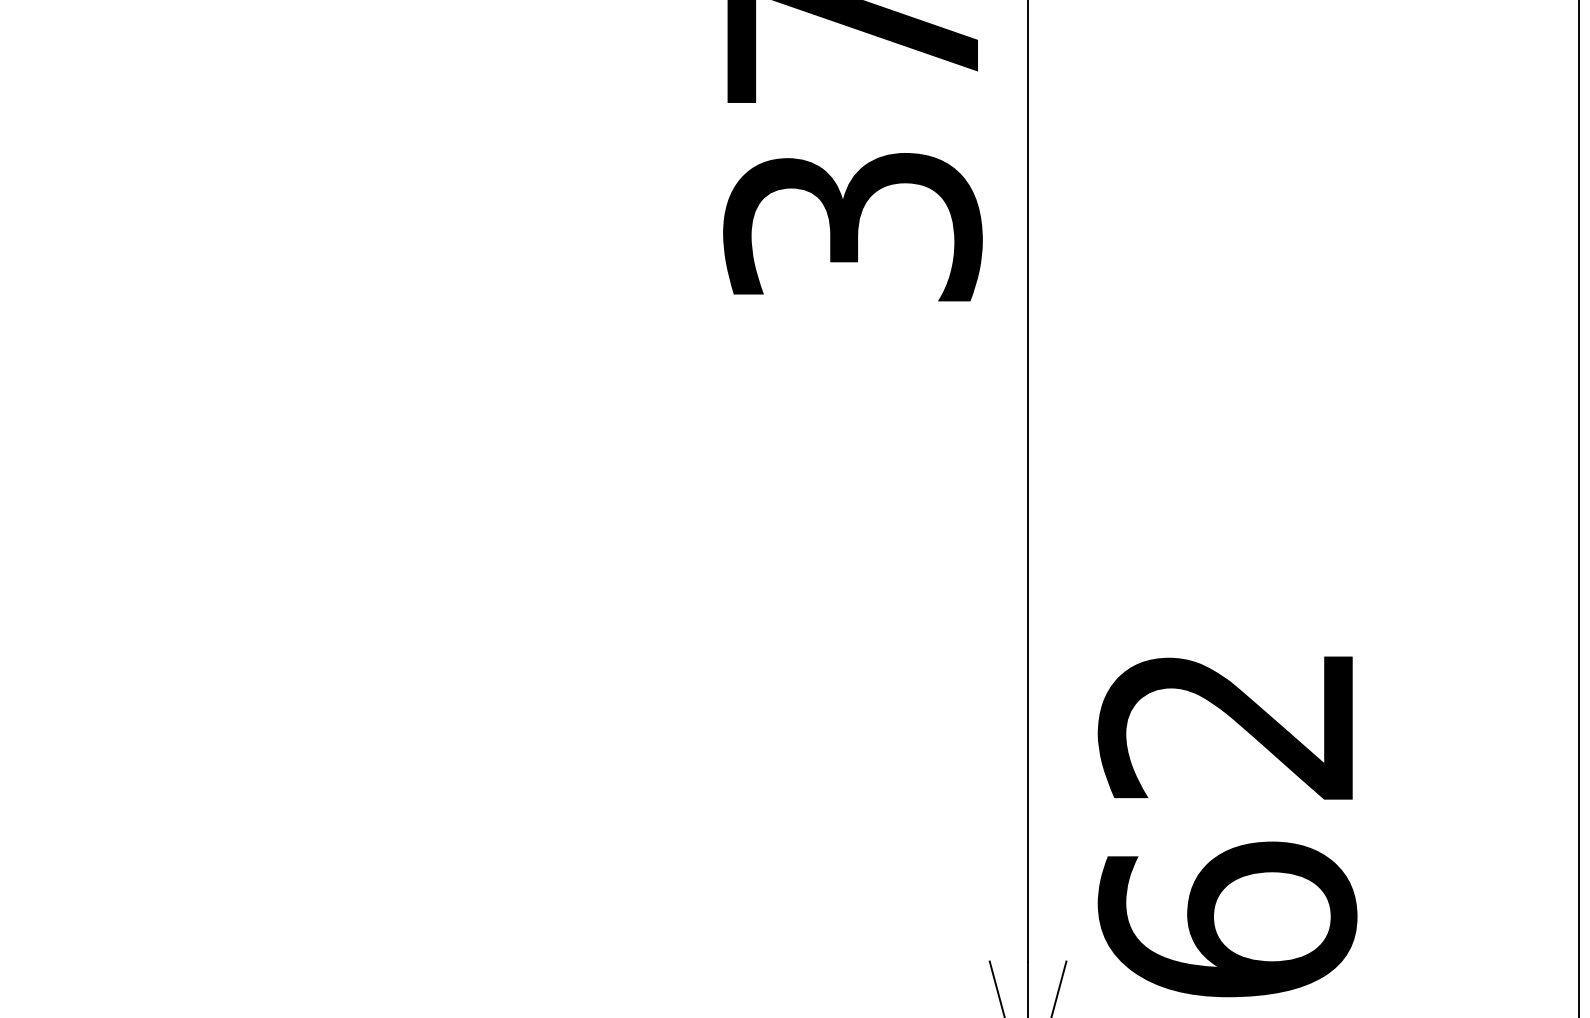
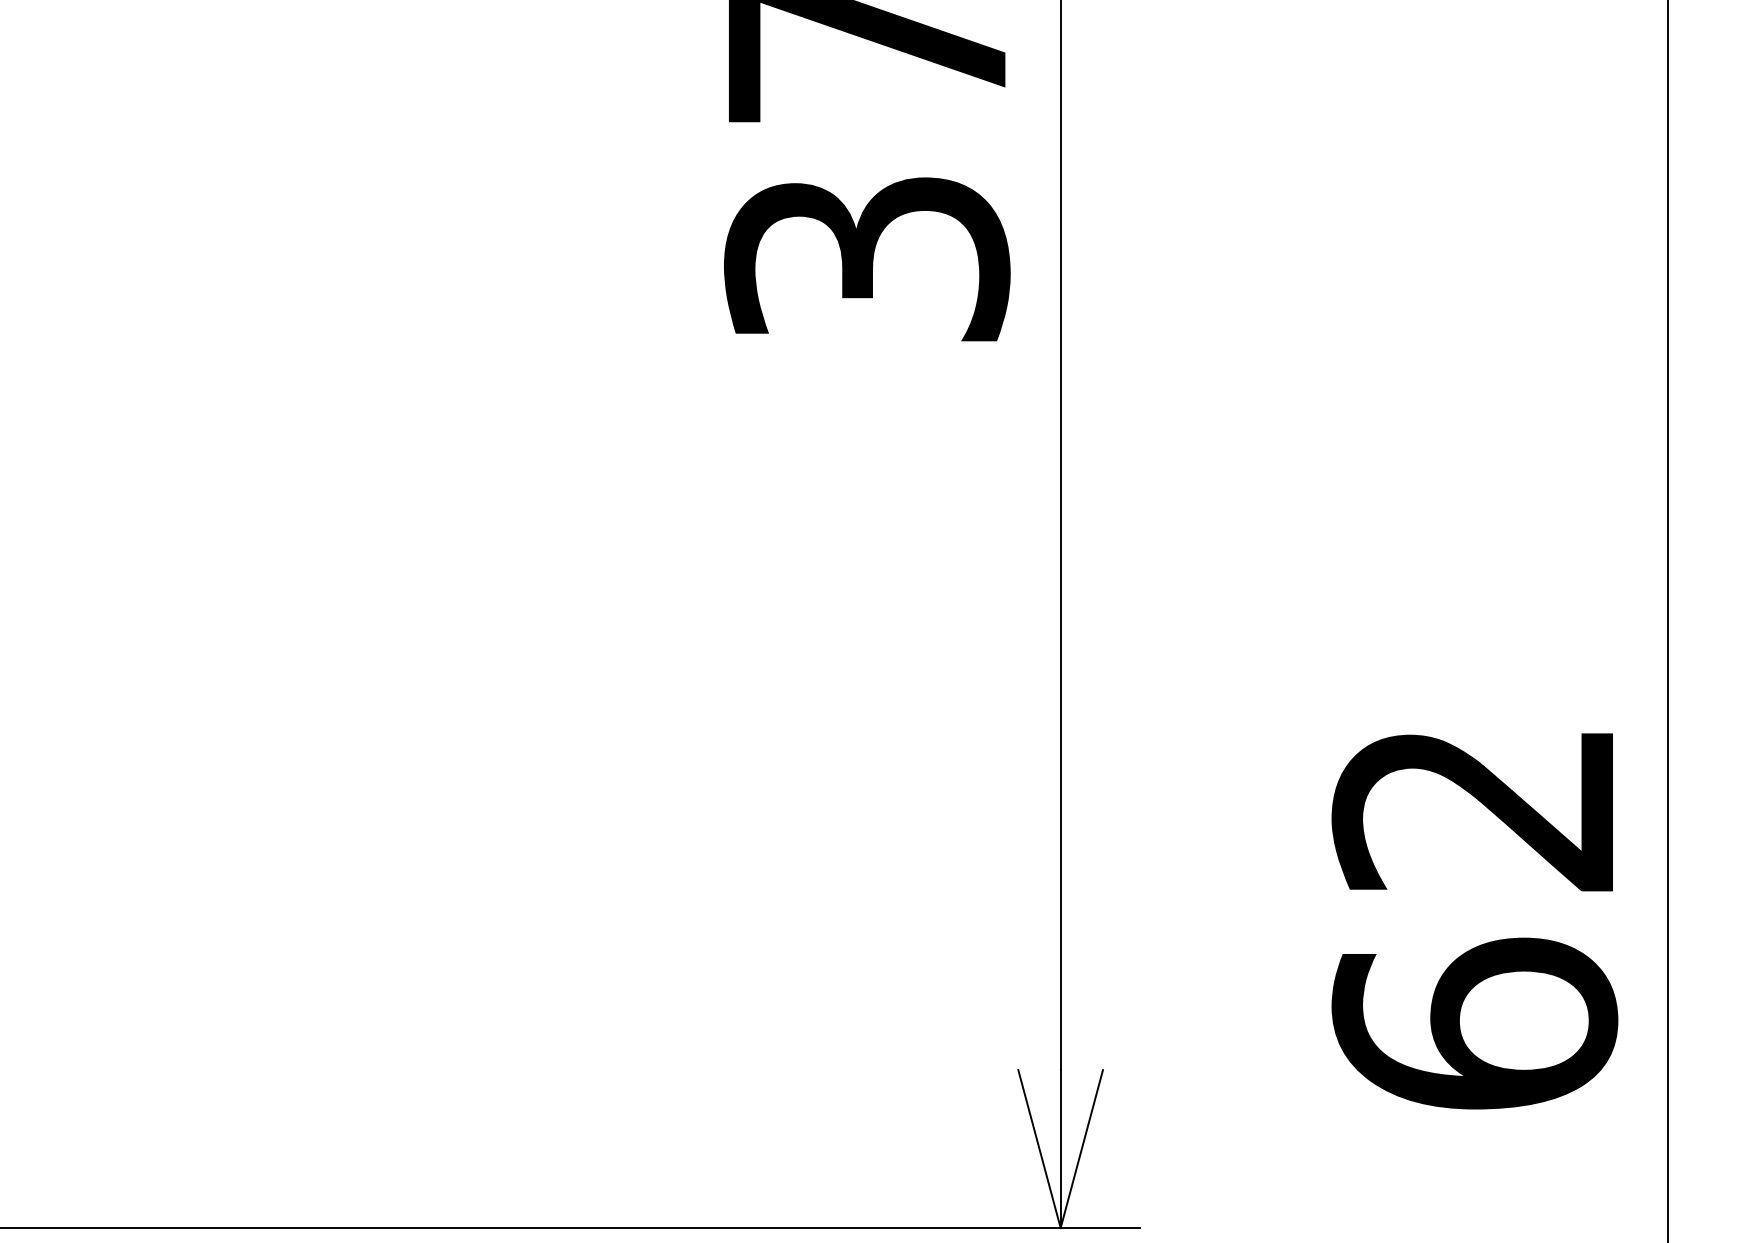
text: (1227, 826) -> (1474, 921), moved

